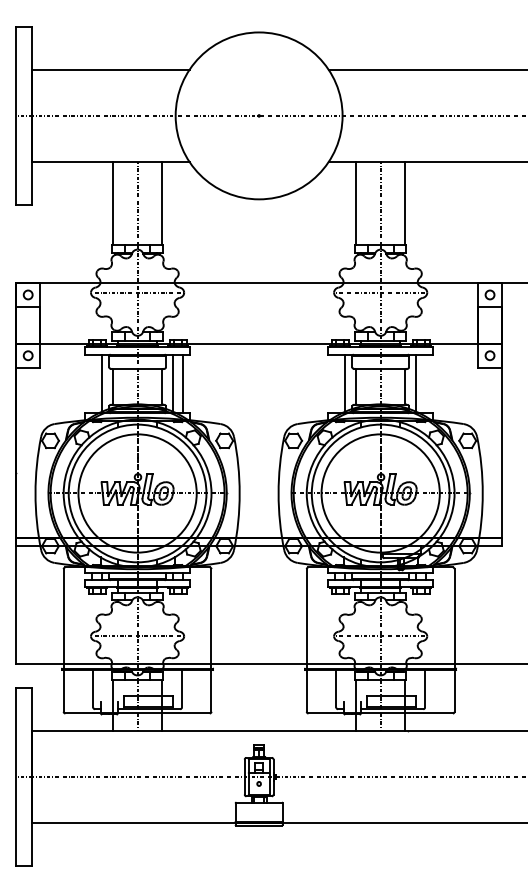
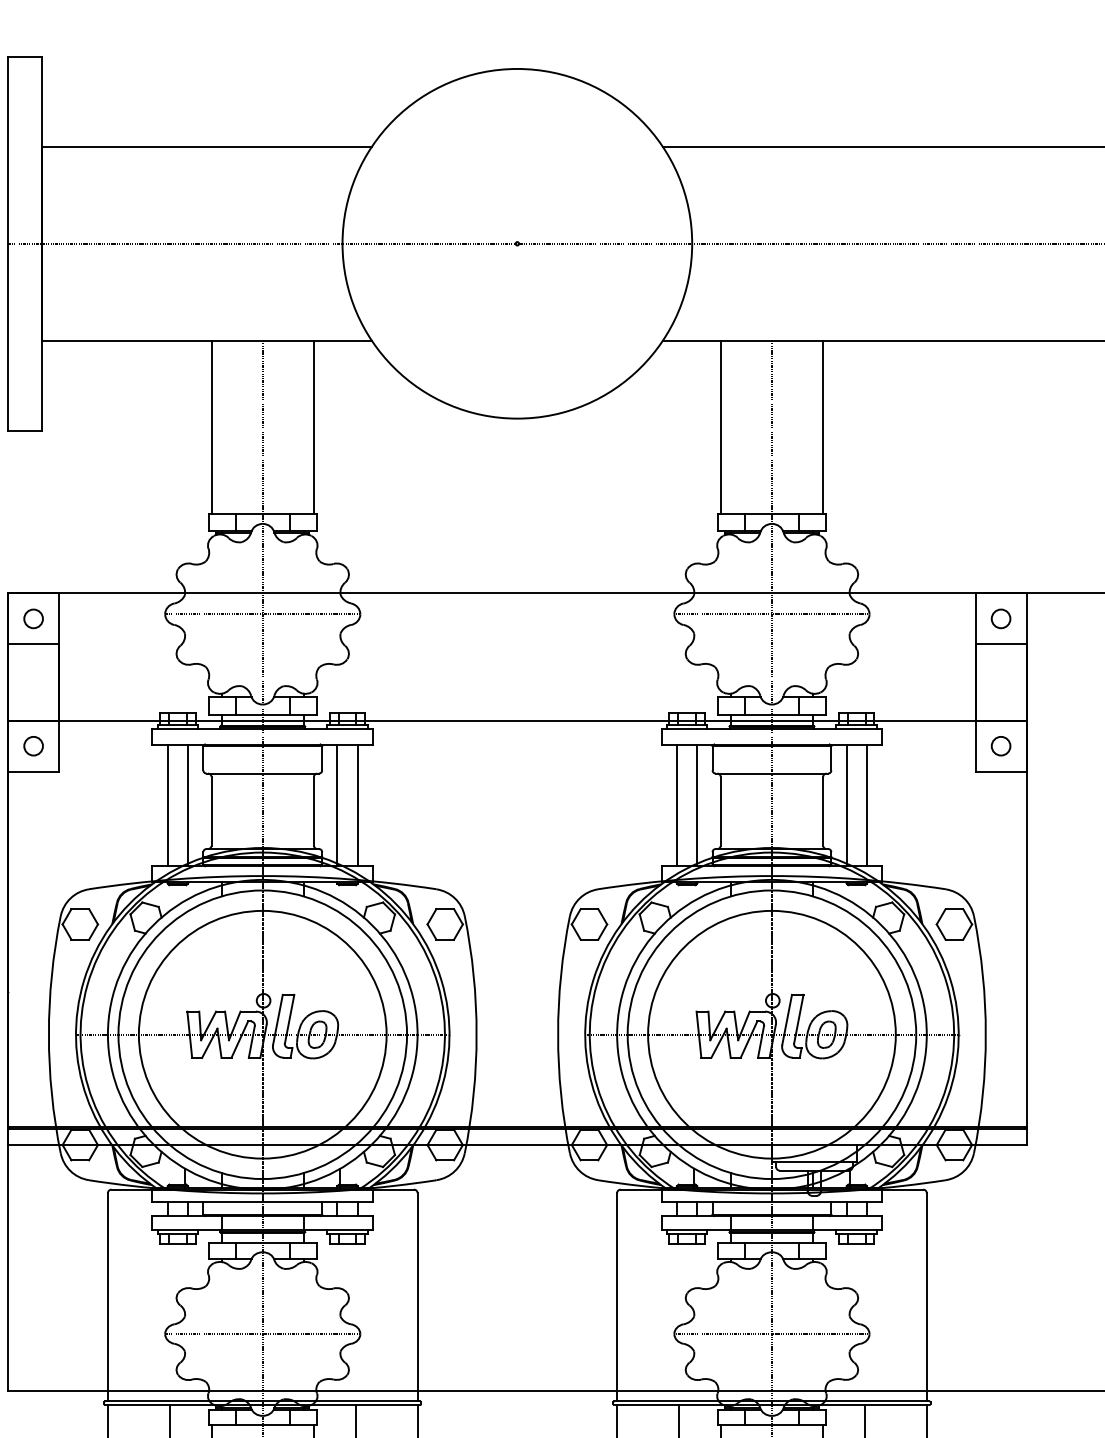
line: (92, 383) -> (168, 804), added
line: (335, 383) -> (677, 804), added
line: (426, 383) -> (867, 804), added

